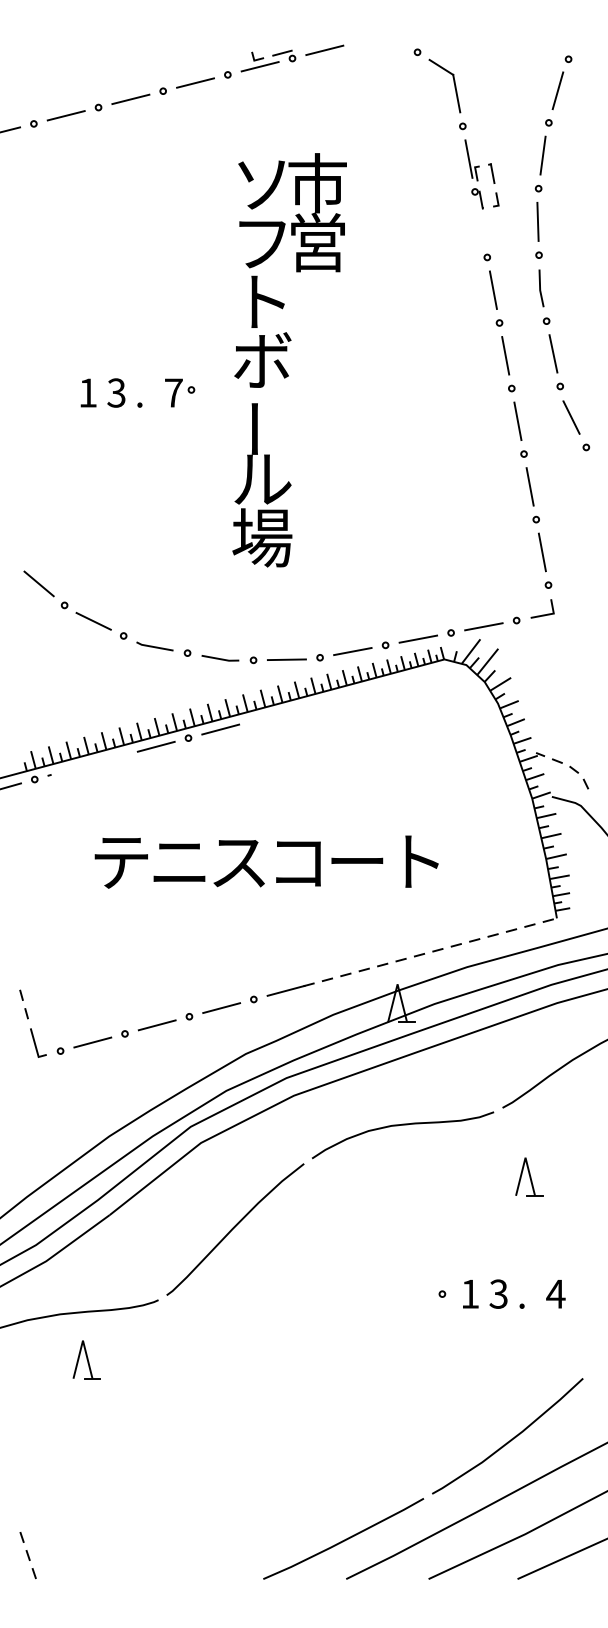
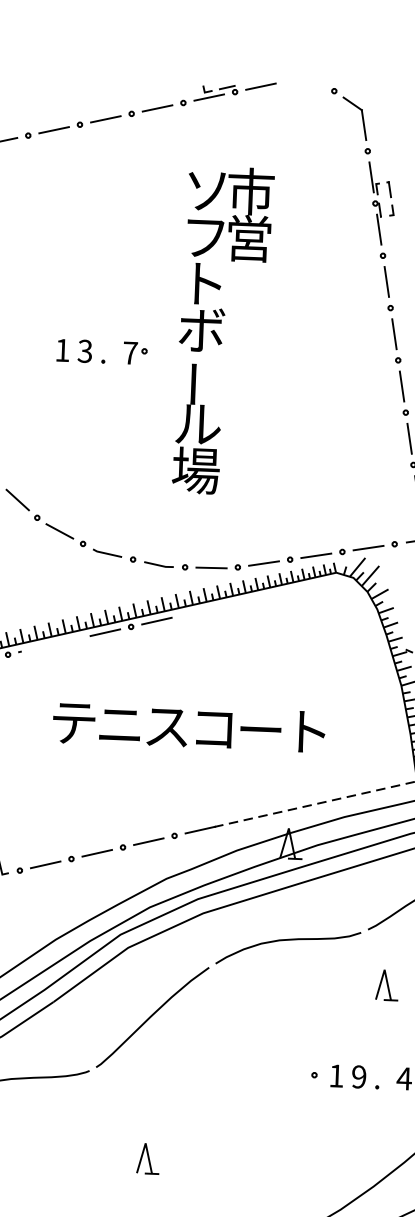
line: (480, 224) -> (378, 229), added
text: (498, 1293) -> (358, 1076), 3 -> 9
part: (86, 1359) -> (147, 1158), moved

